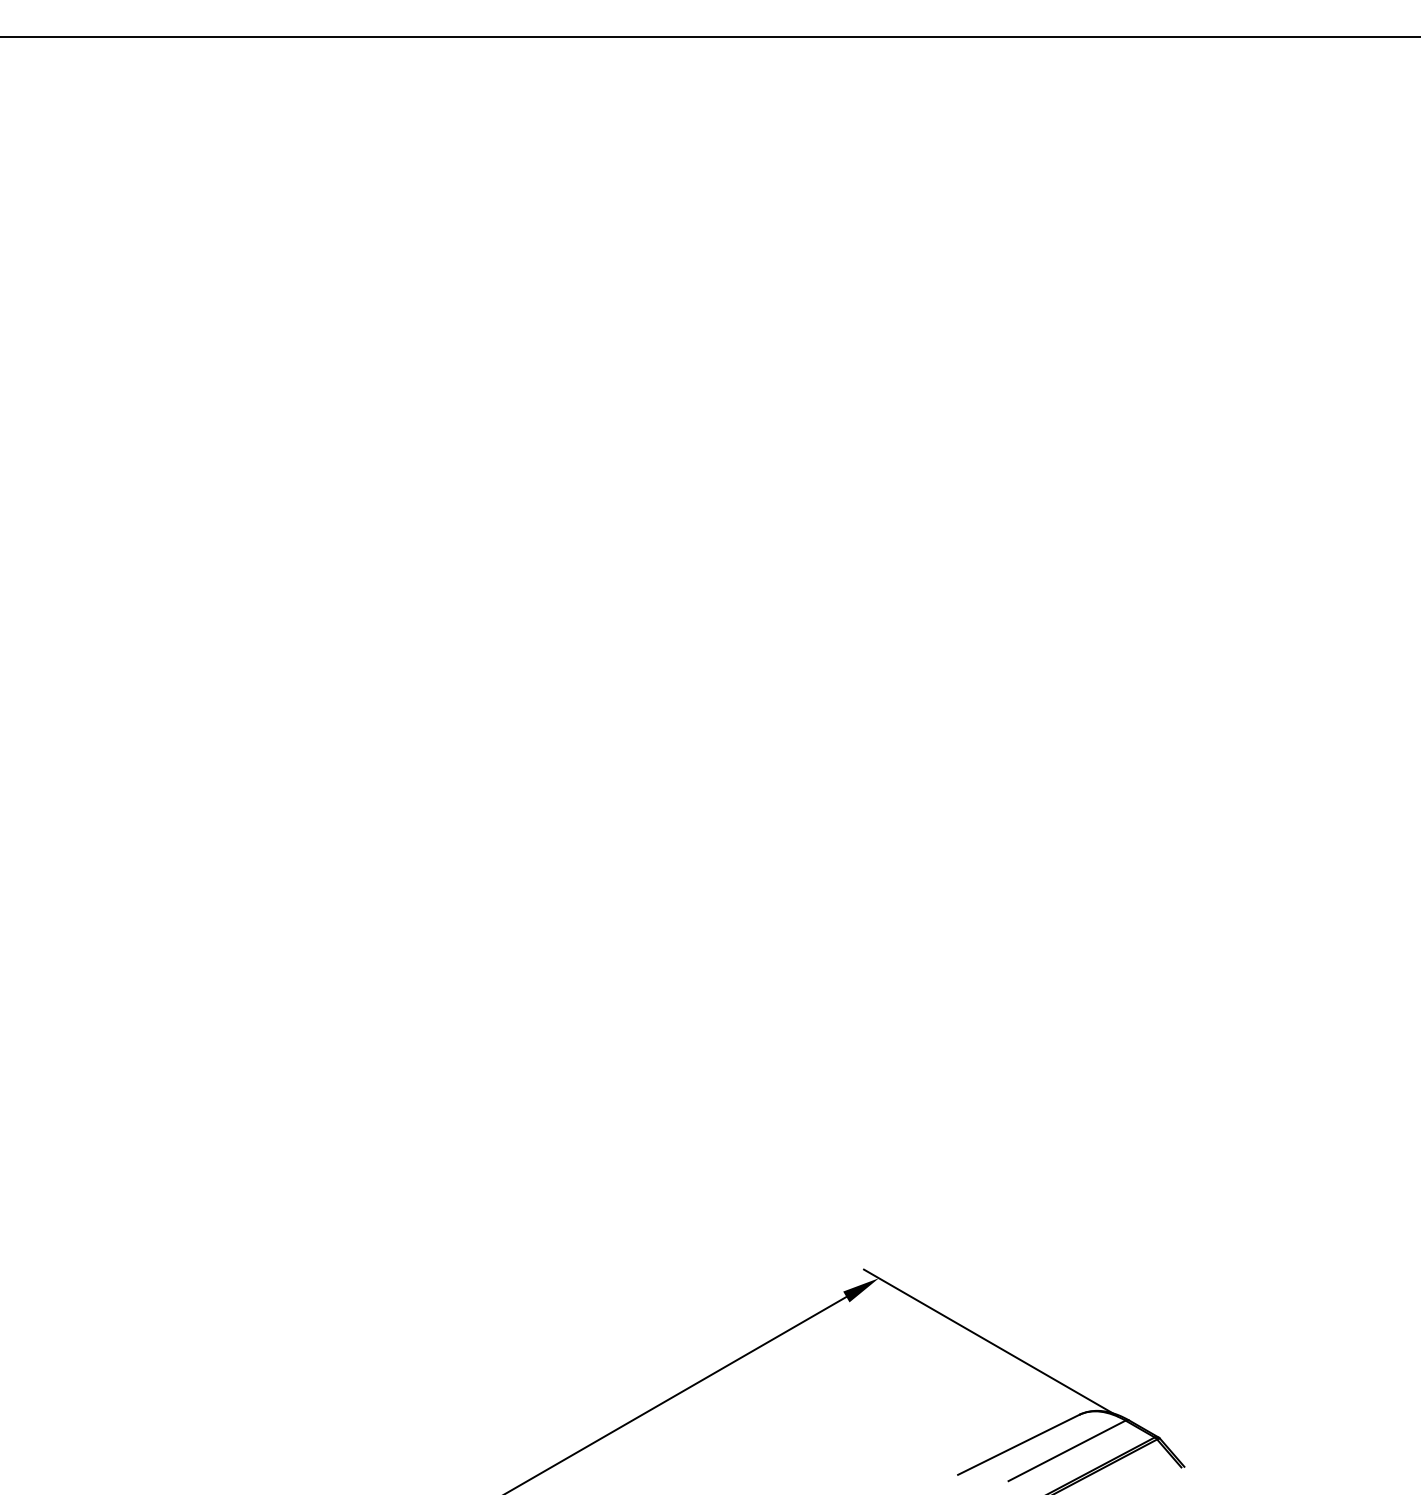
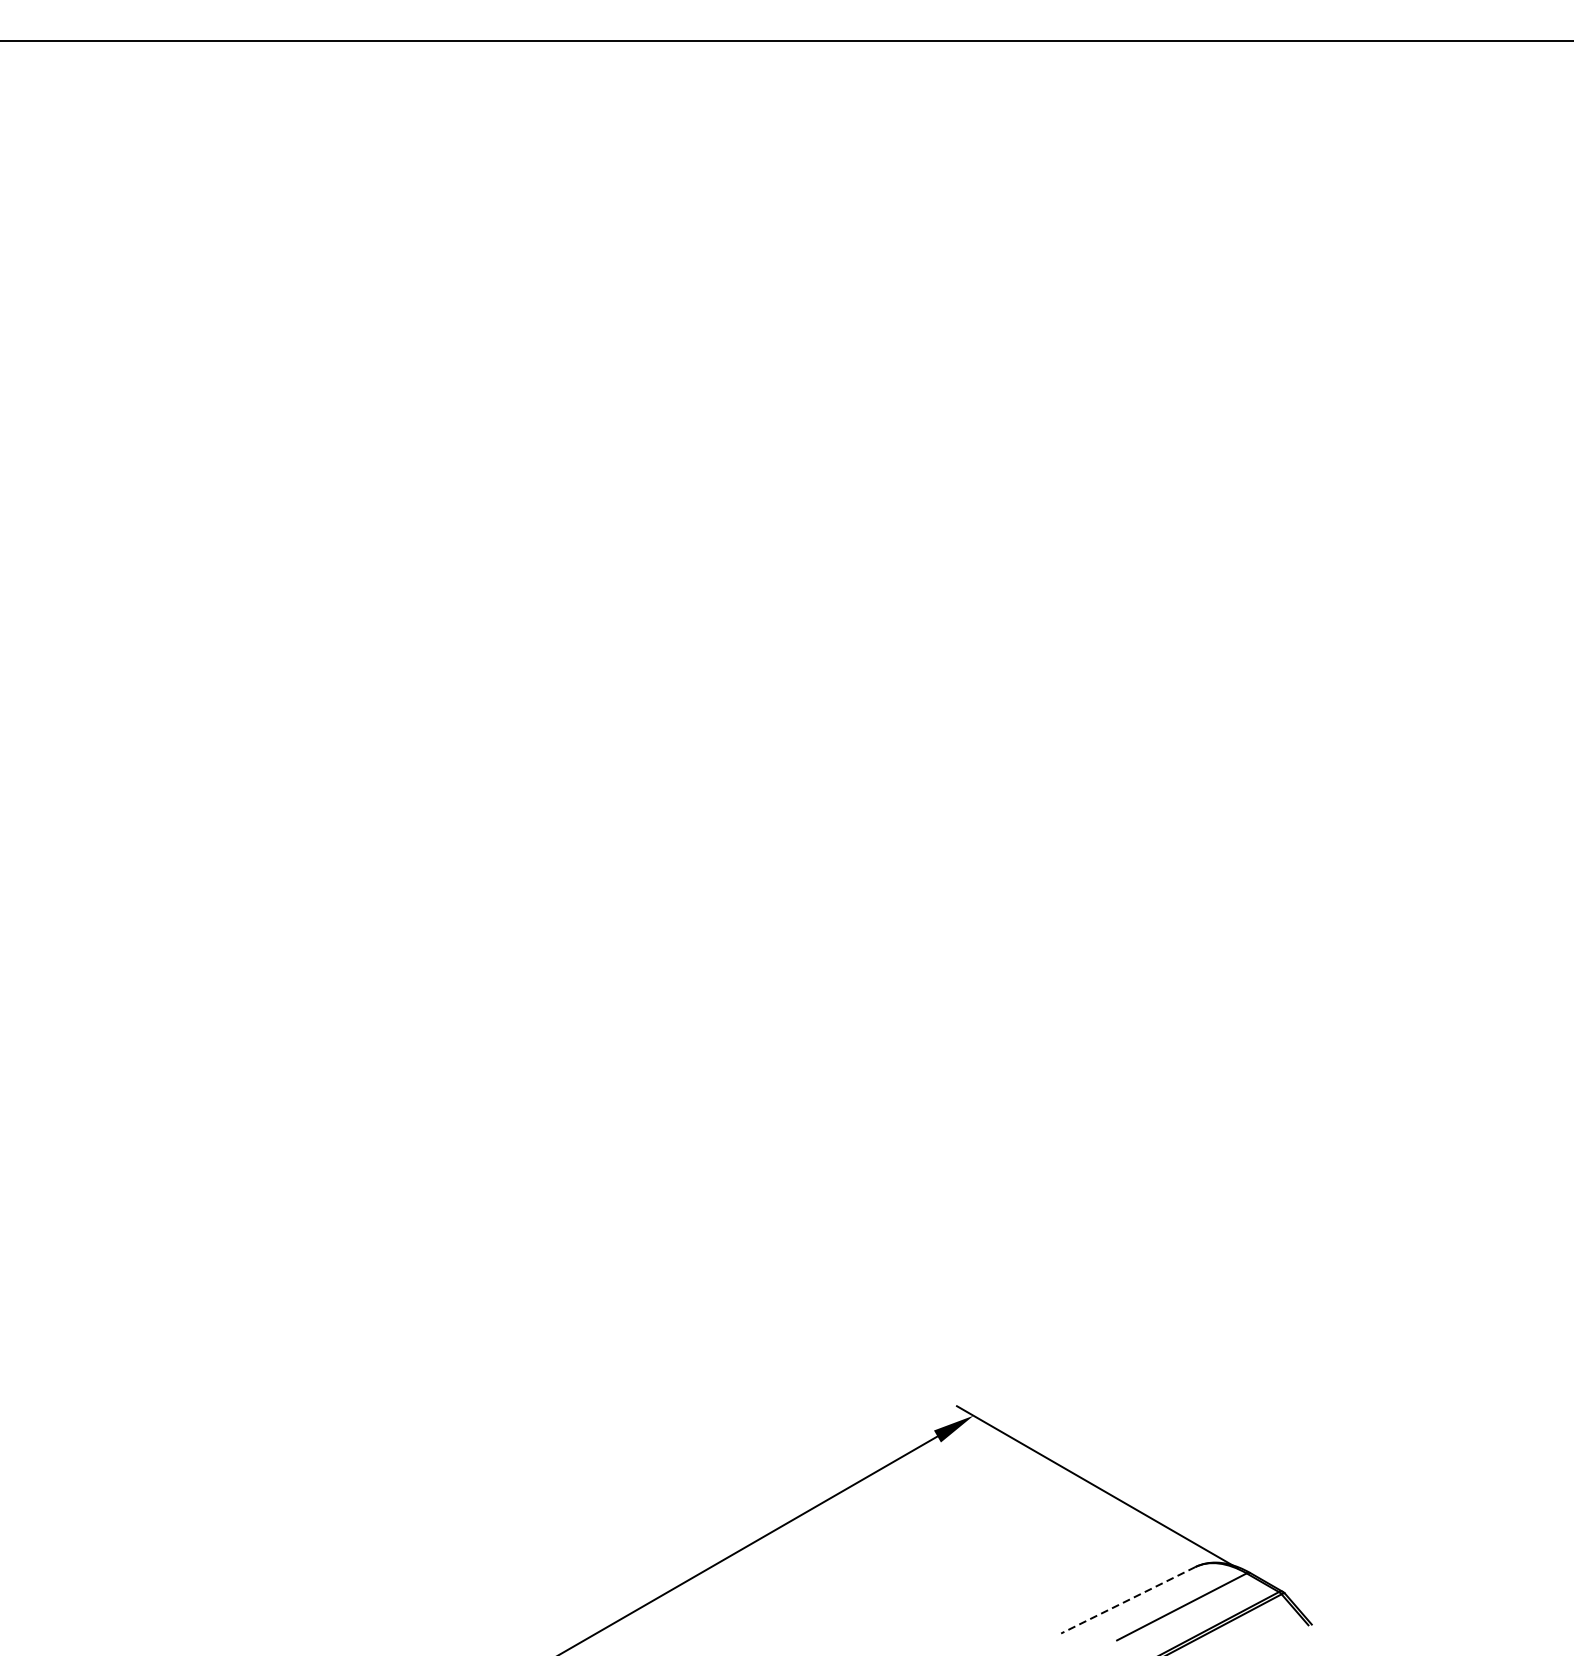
line: (1018, 1444) -> (1128, 1599), solid -> dashed

